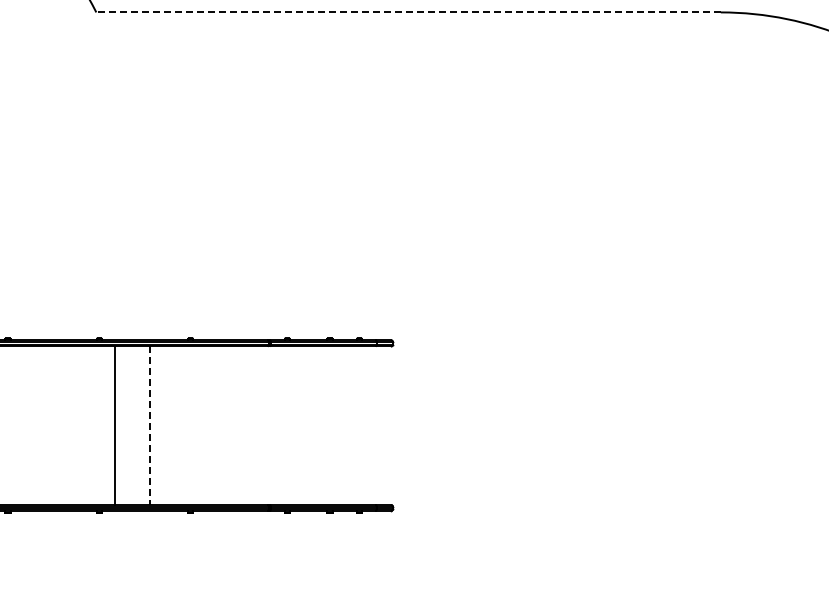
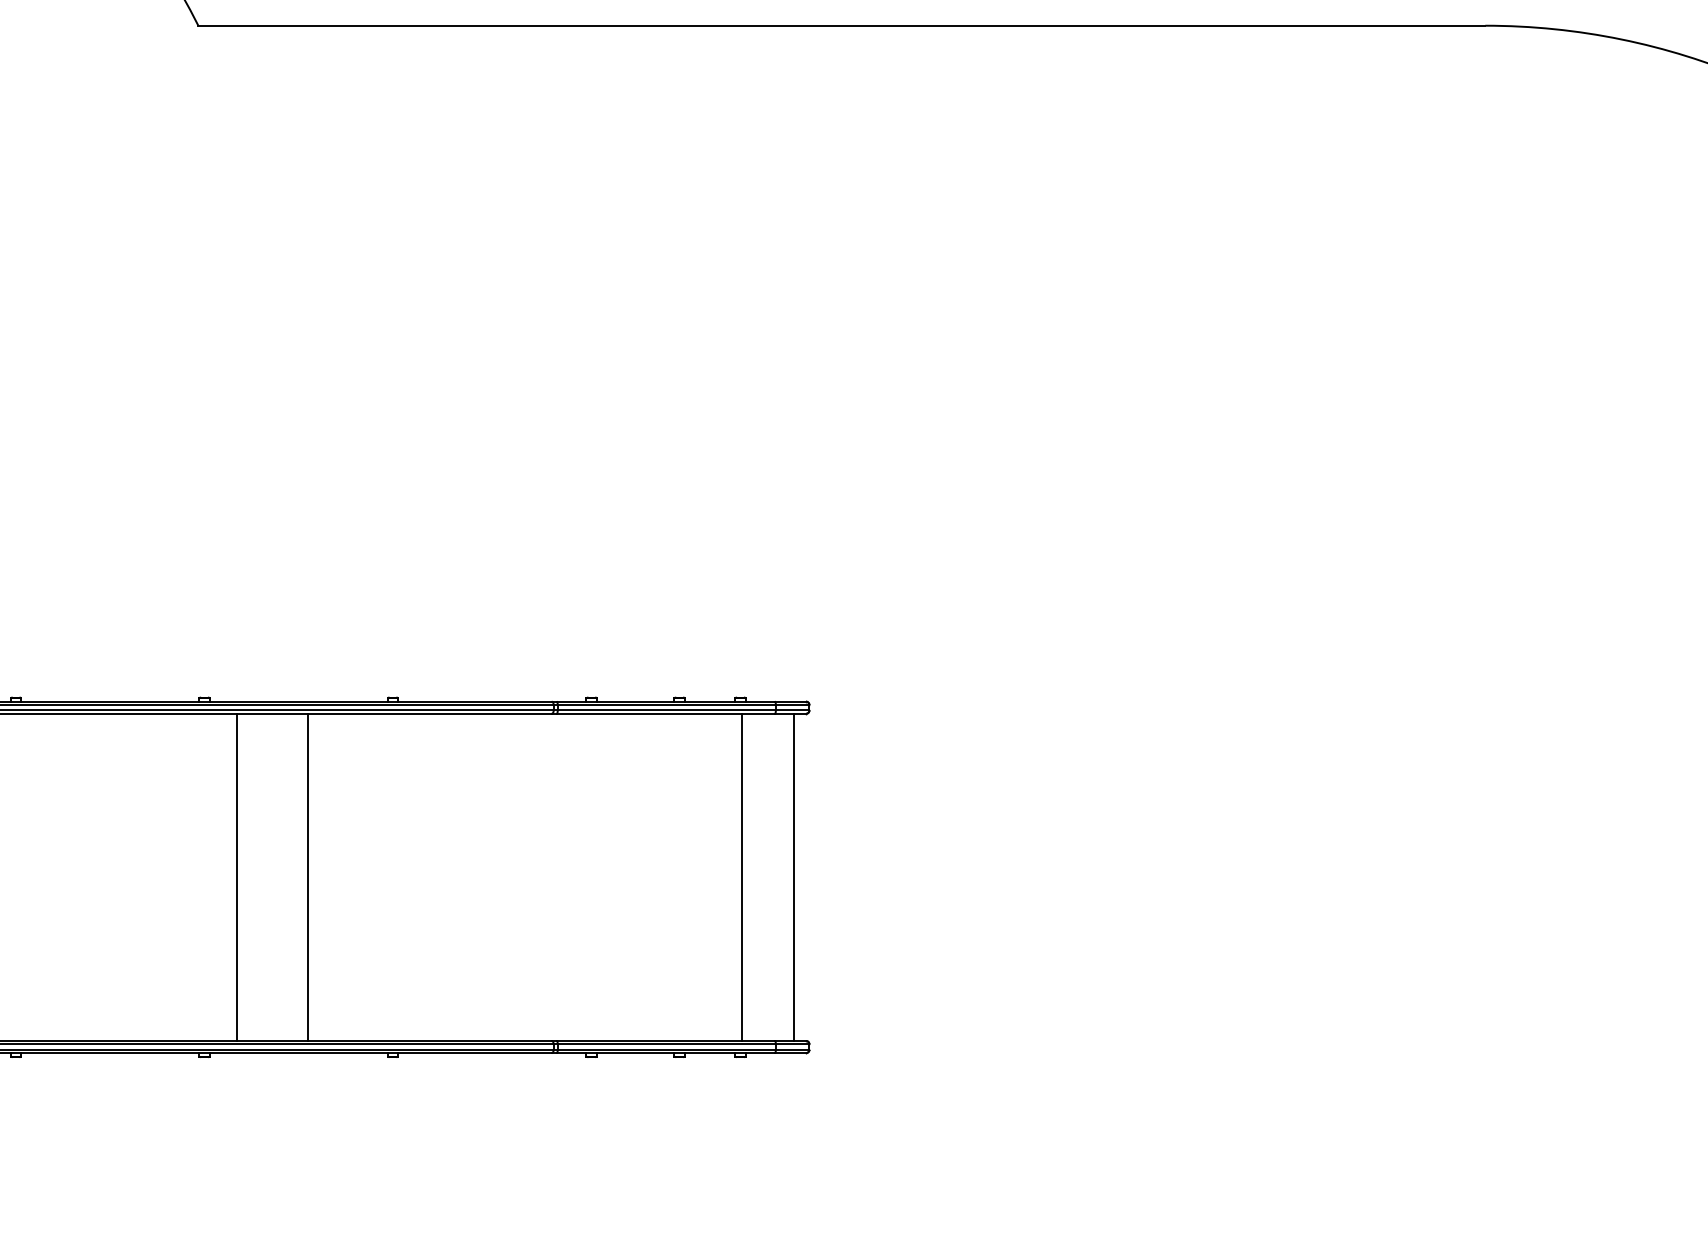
line: (408, 12) -> (841, 25), dashed -> solid
line: (360, 425) -> (742, 876), added
line: (385, 425) -> (794, 876), added
line: (149, 426) -> (307, 879), dashed -> solid

